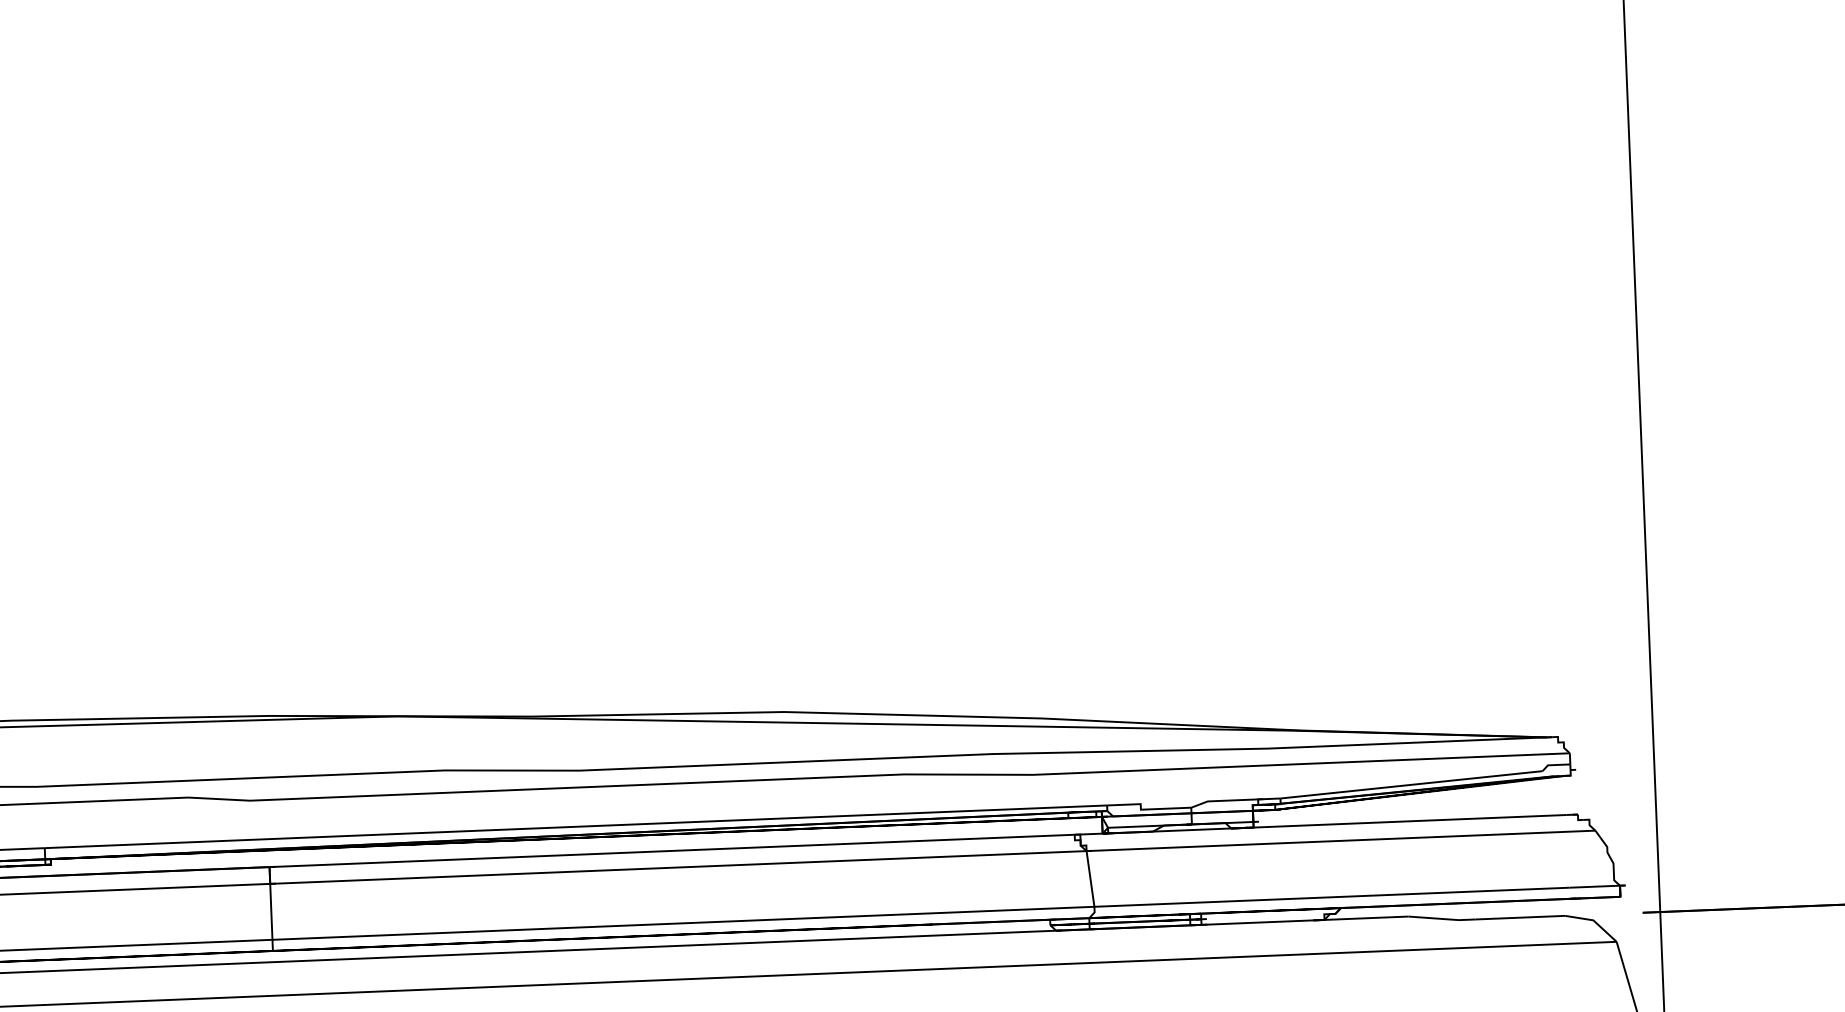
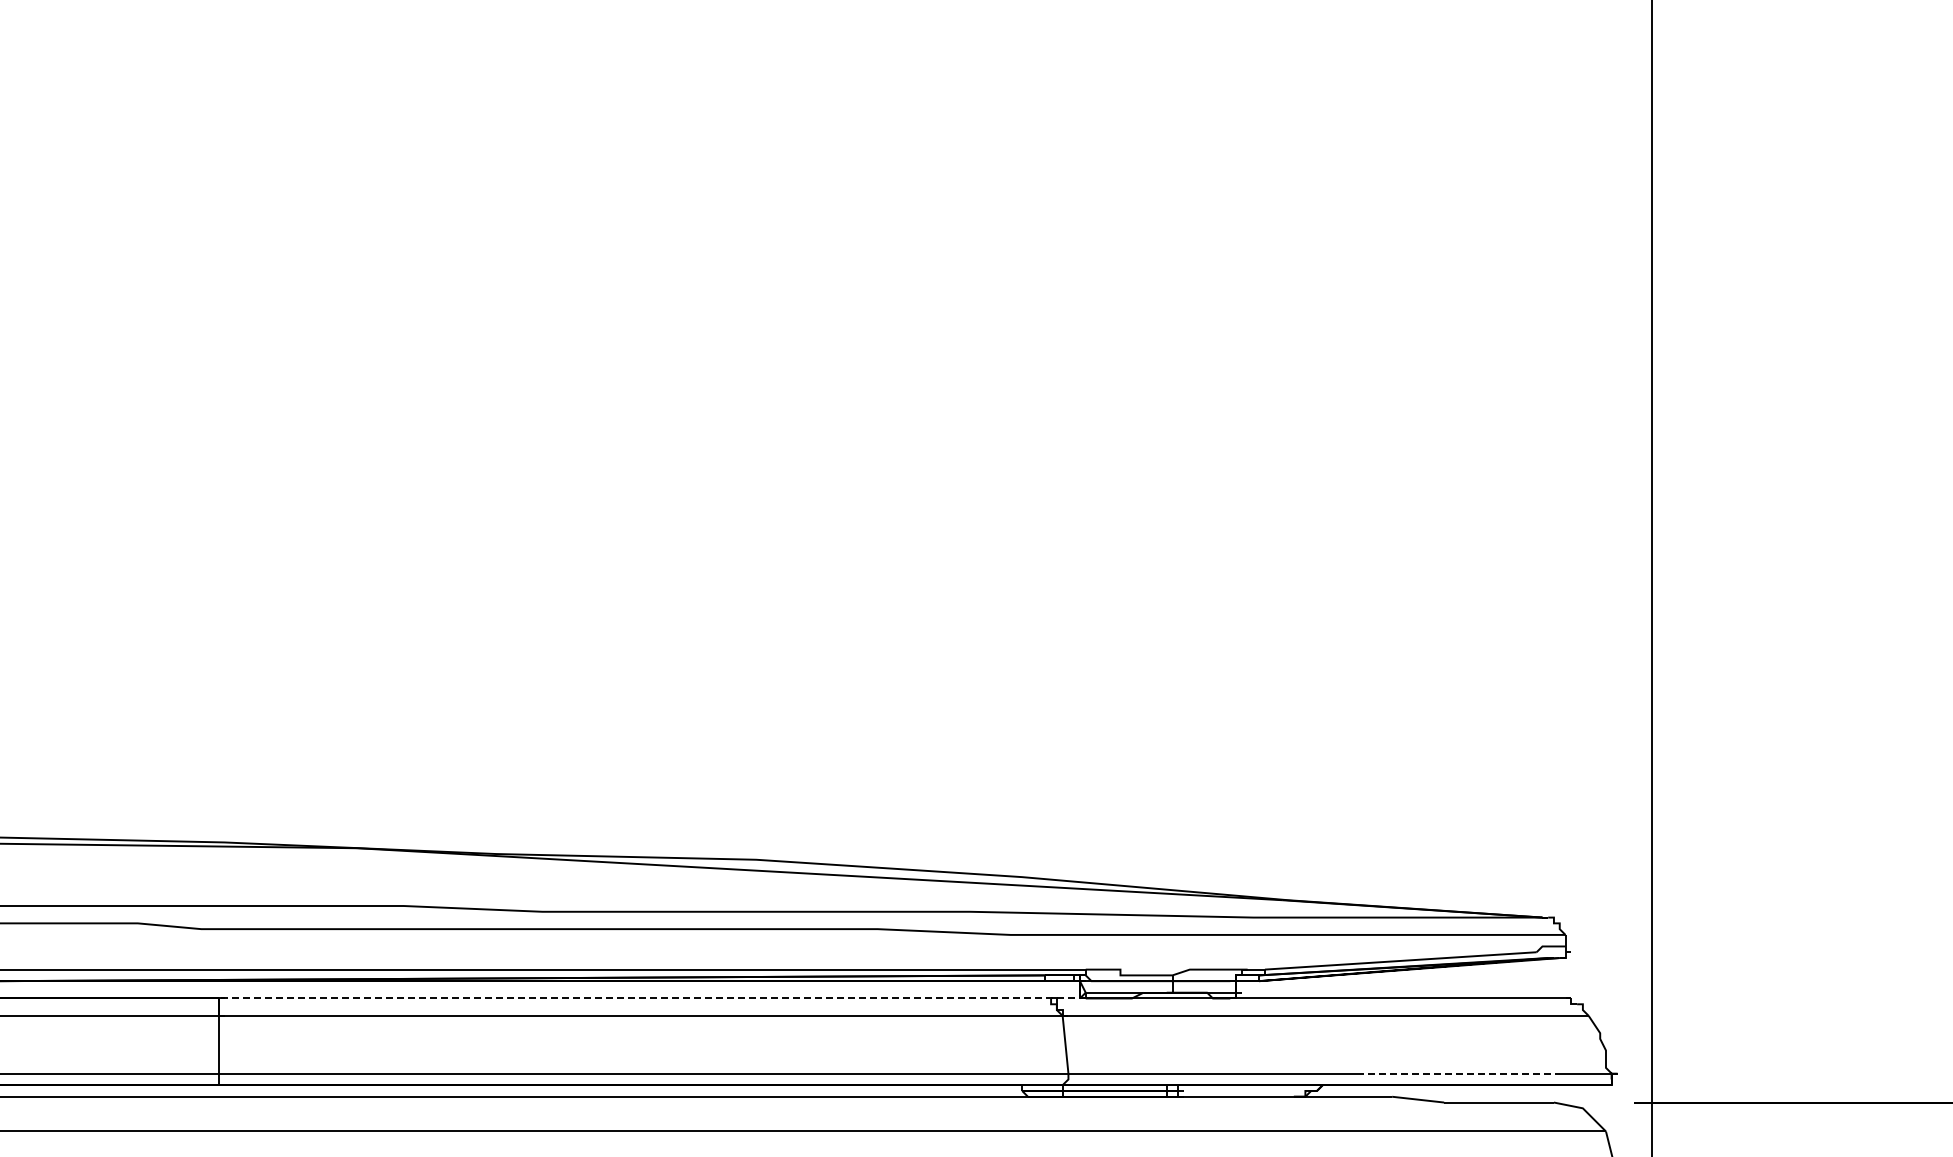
line: (689, 850) -> (652, 998), solid -> dashed
line: (1472, 891) -> (1459, 1073), solid -> dashed

